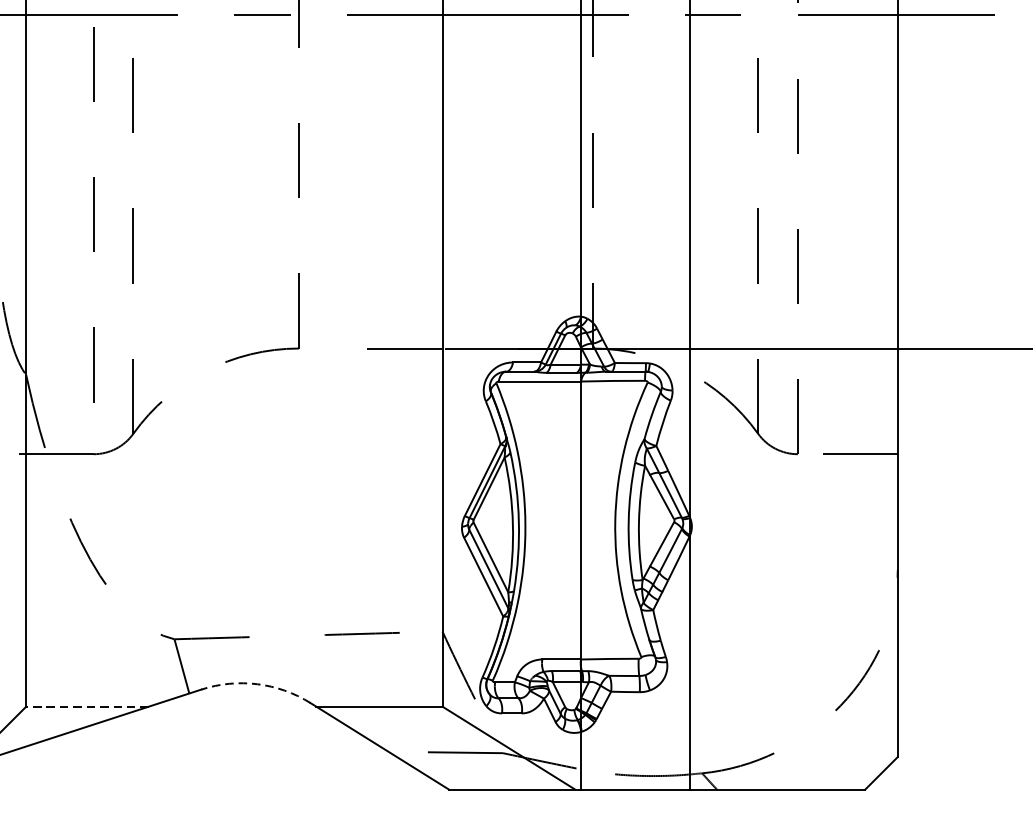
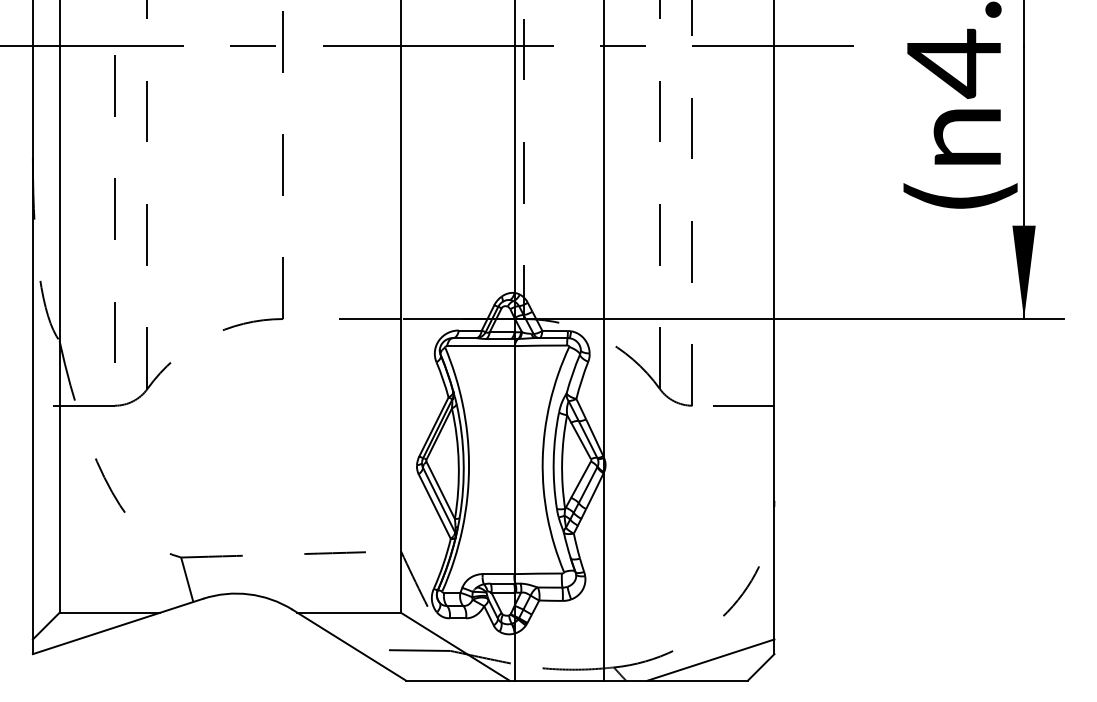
arc: (257, 684) -> (249, 594), dashed -> solid
line: (87, 706) -> (109, 612), dashed -> solid
line: (819, 763) -> (710, 659), added

